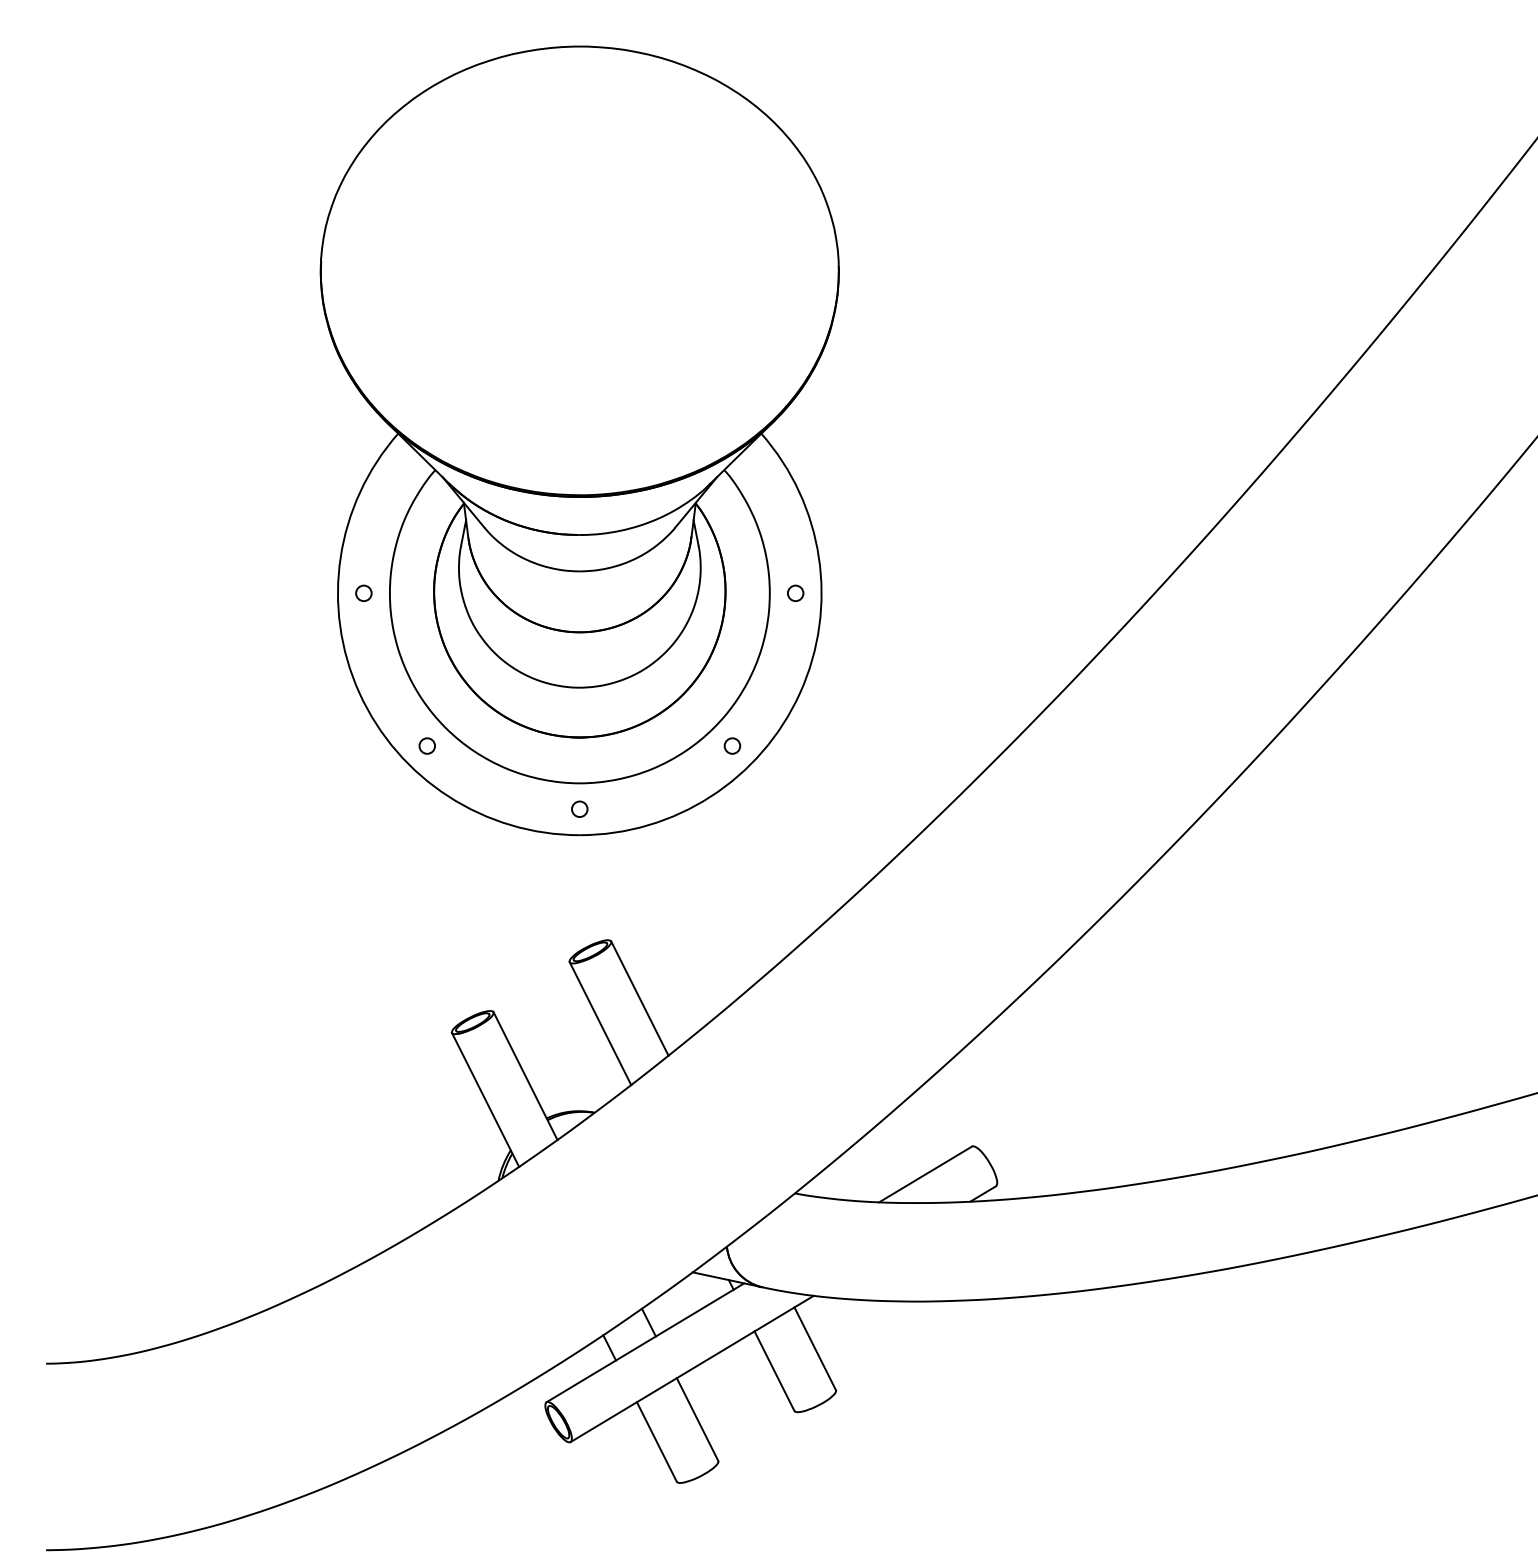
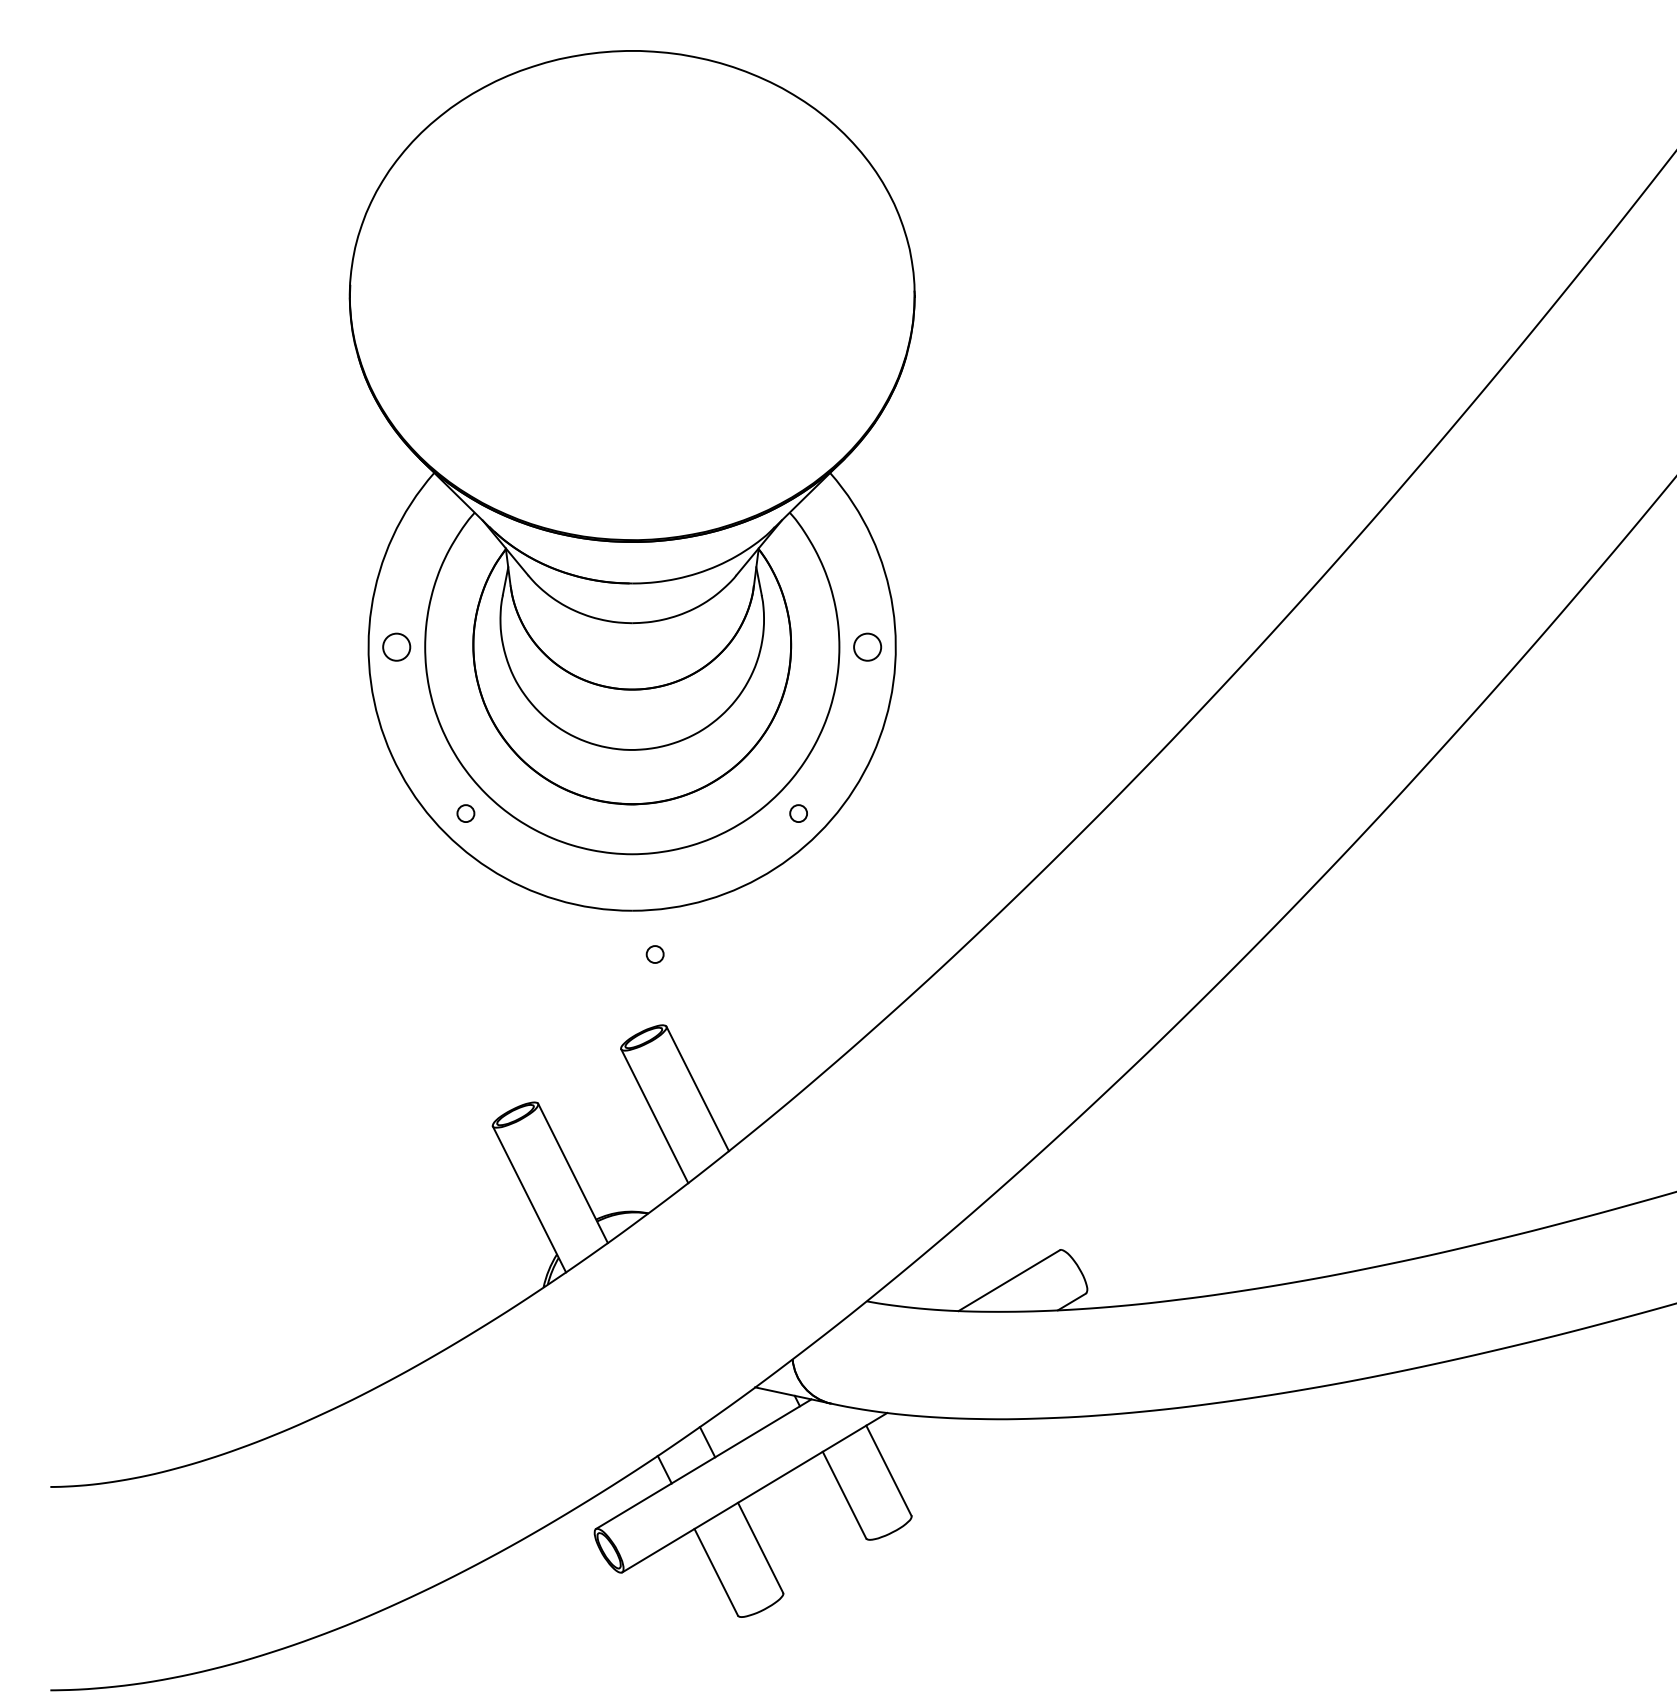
circle: (363, 592) -> (396, 646), size x1.6
circle: (795, 592) -> (867, 646), size x1.6
circle: (579, 809) -> (654, 954), moved

